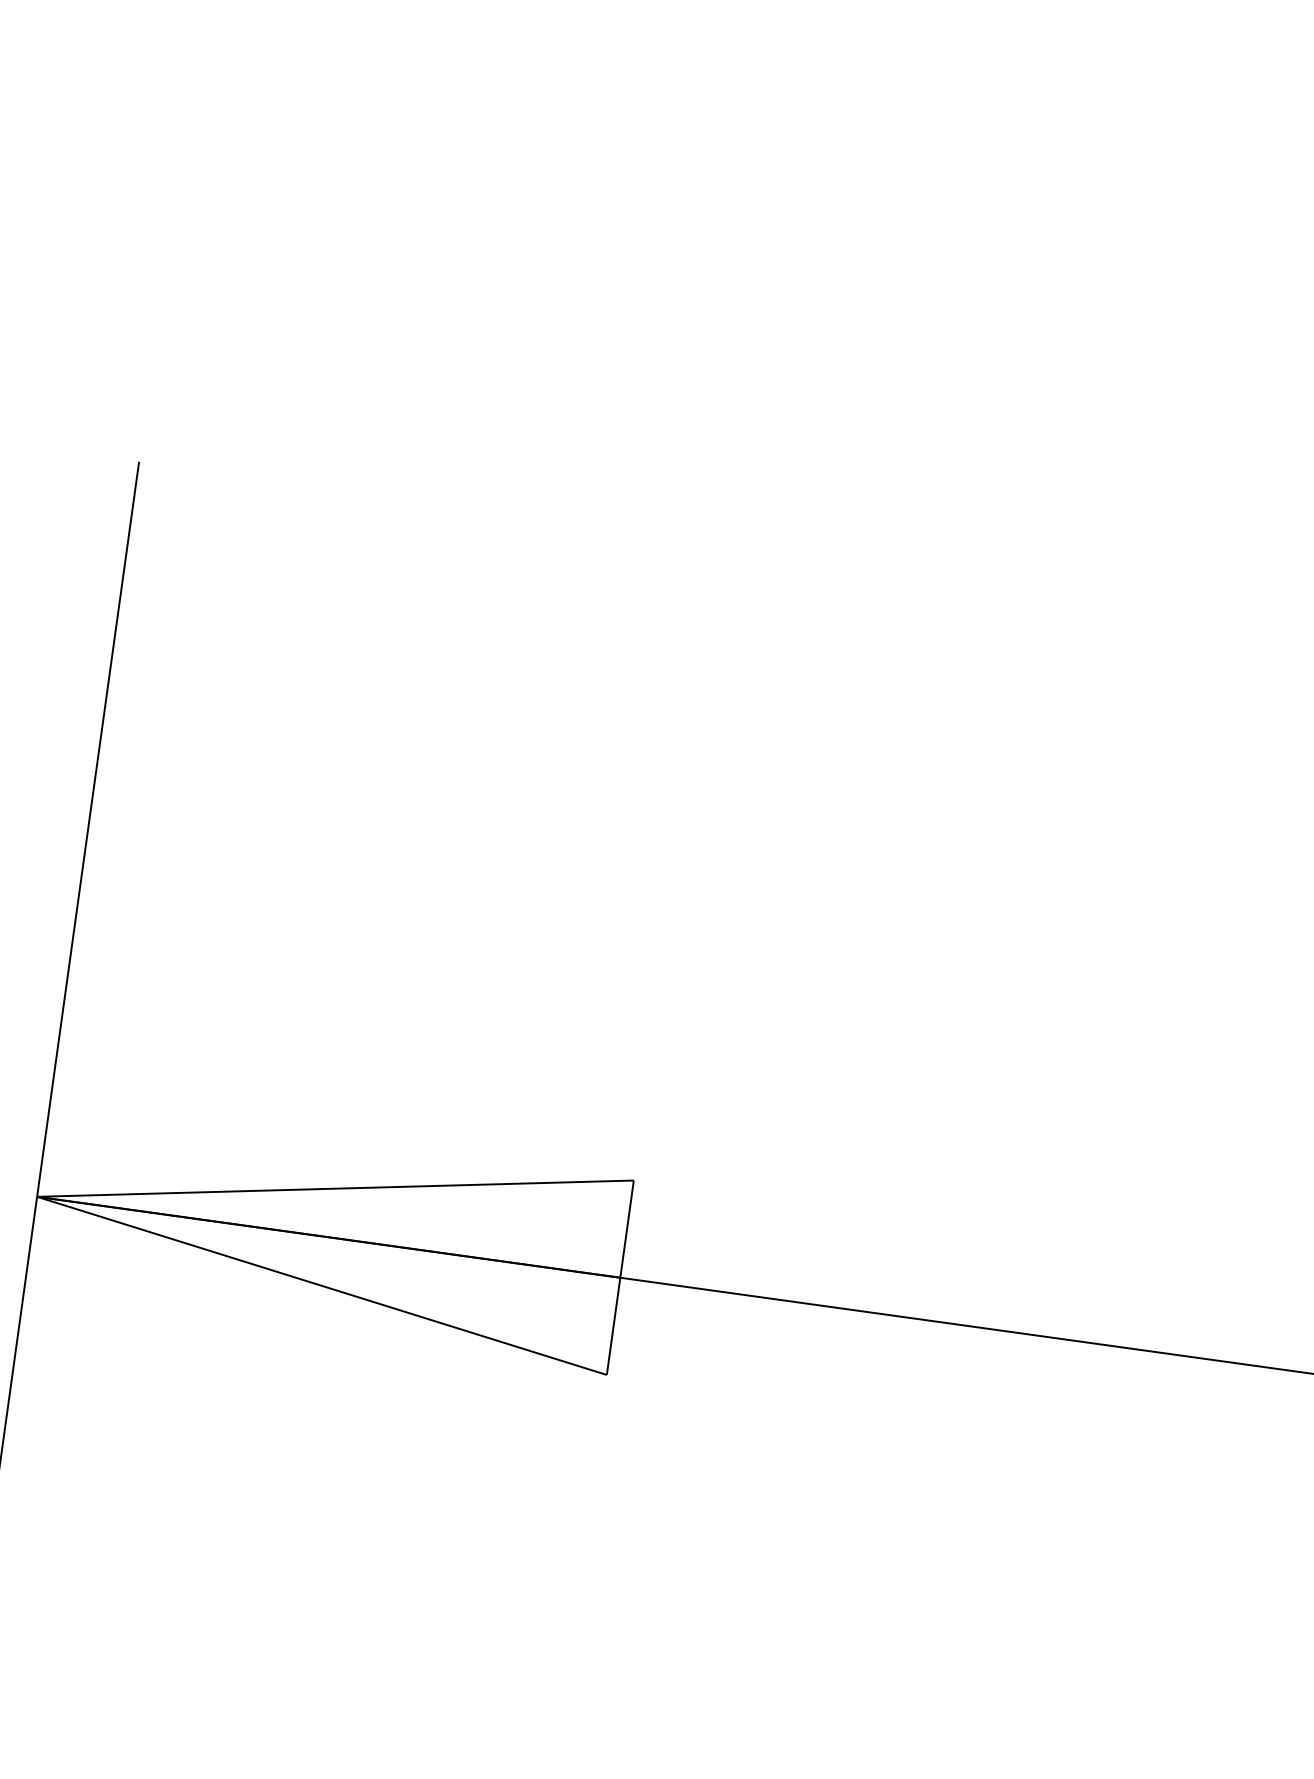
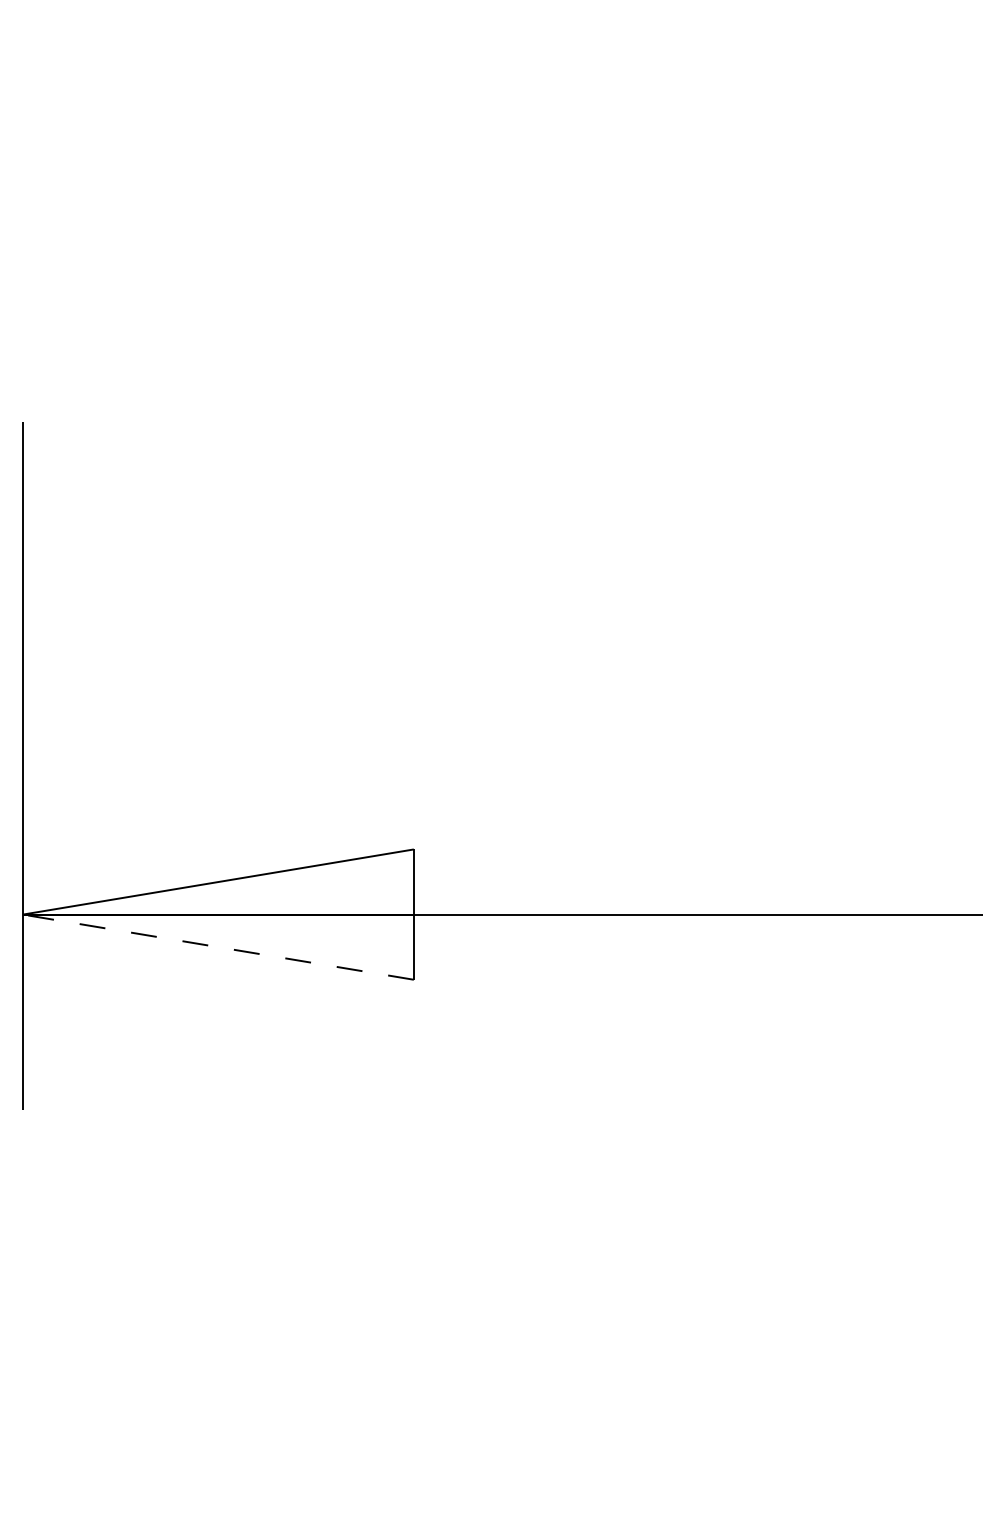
line: (320, 1286) -> (217, 947), solid -> dashed

